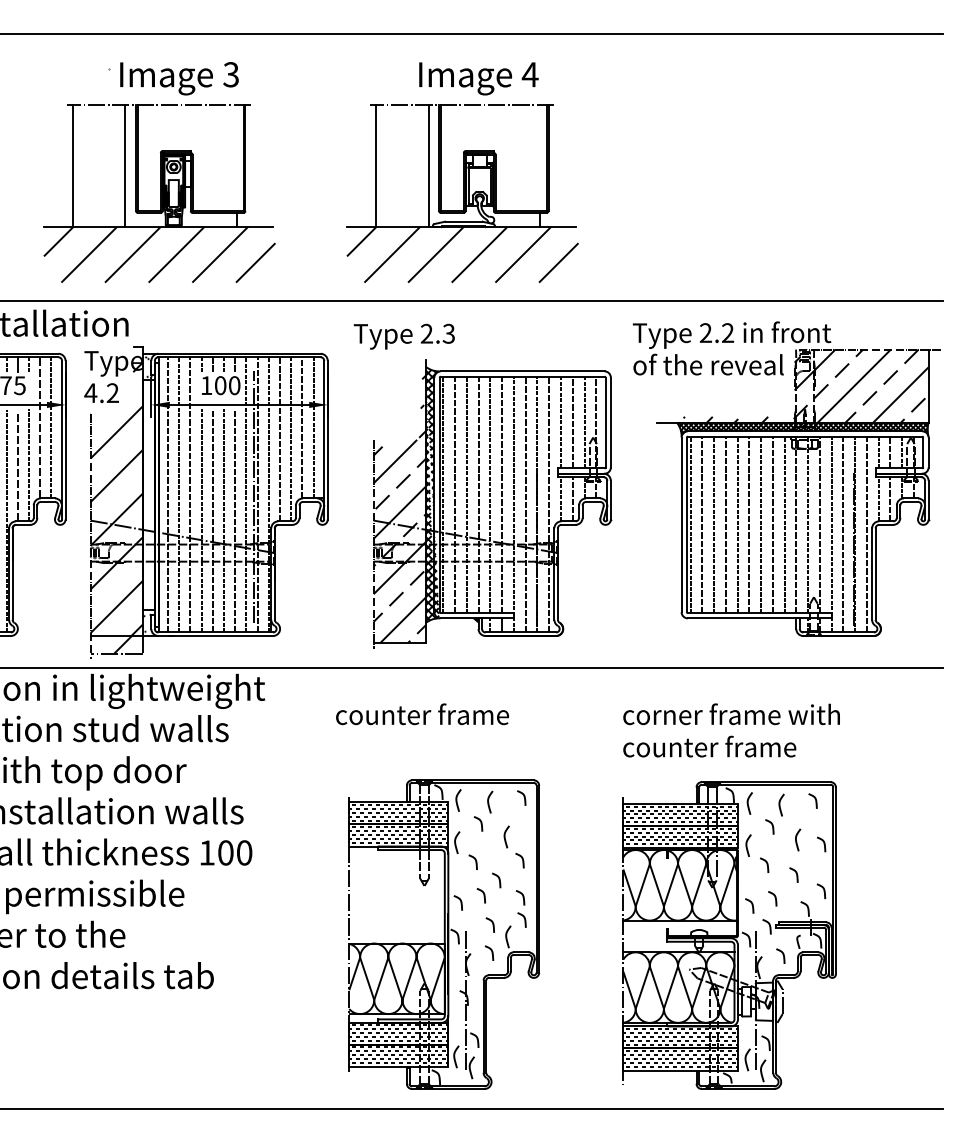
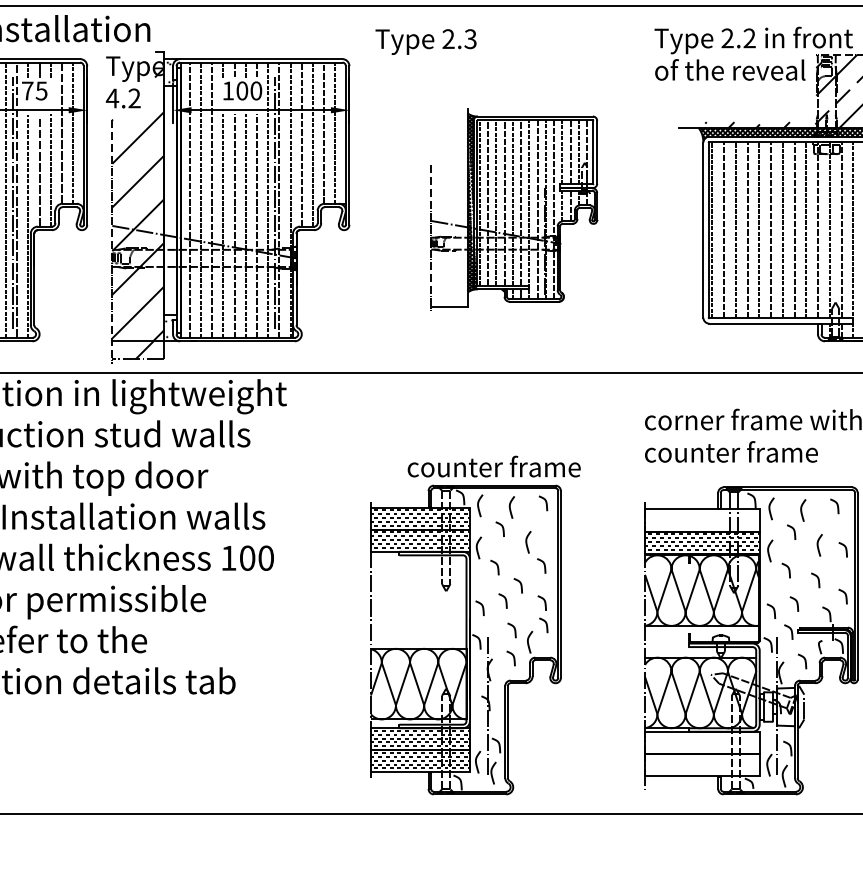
part: (492, 503) -> (514, 208), size x0.7
text: (422, 714) -> (494, 466), moved
hatch: (680, 814) -> (702, 519), removed
hatch: (680, 1036) -> (702, 741), removed
hatch: (680, 1058) -> (702, 763), removed

